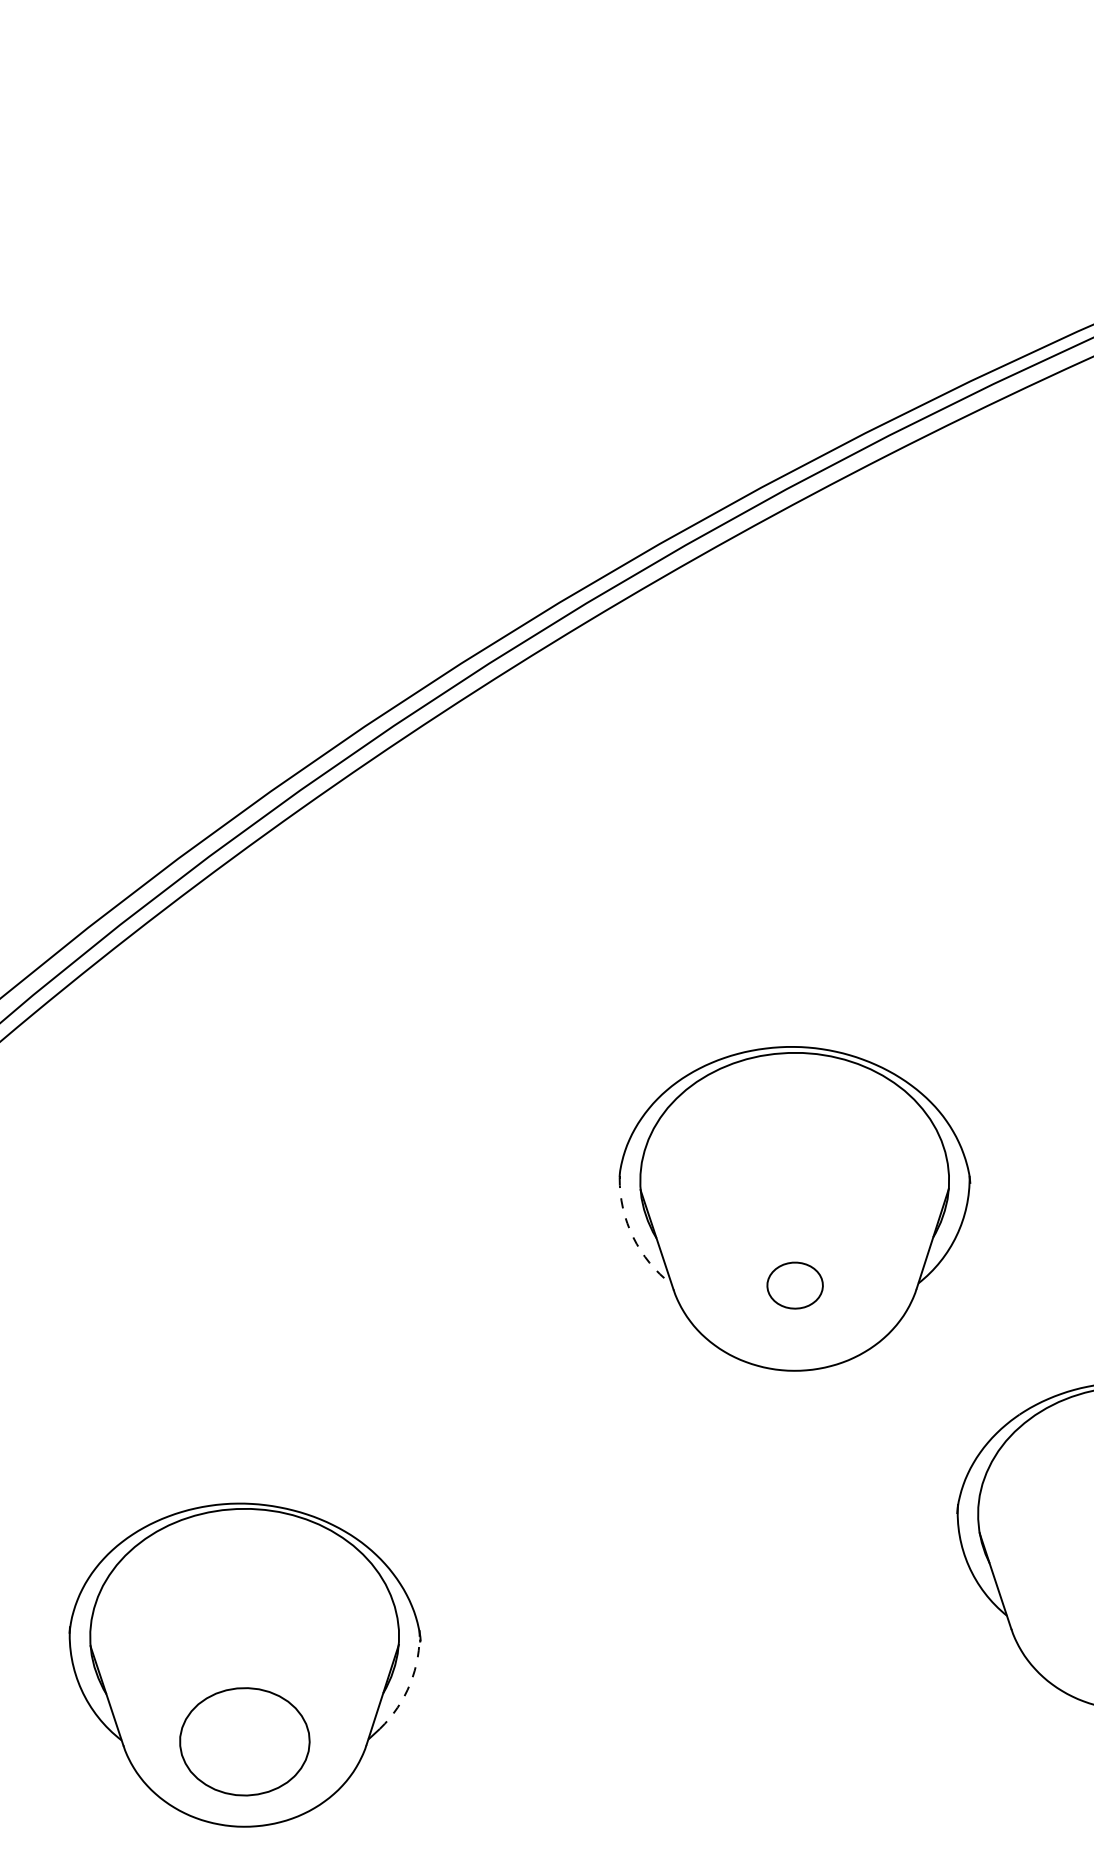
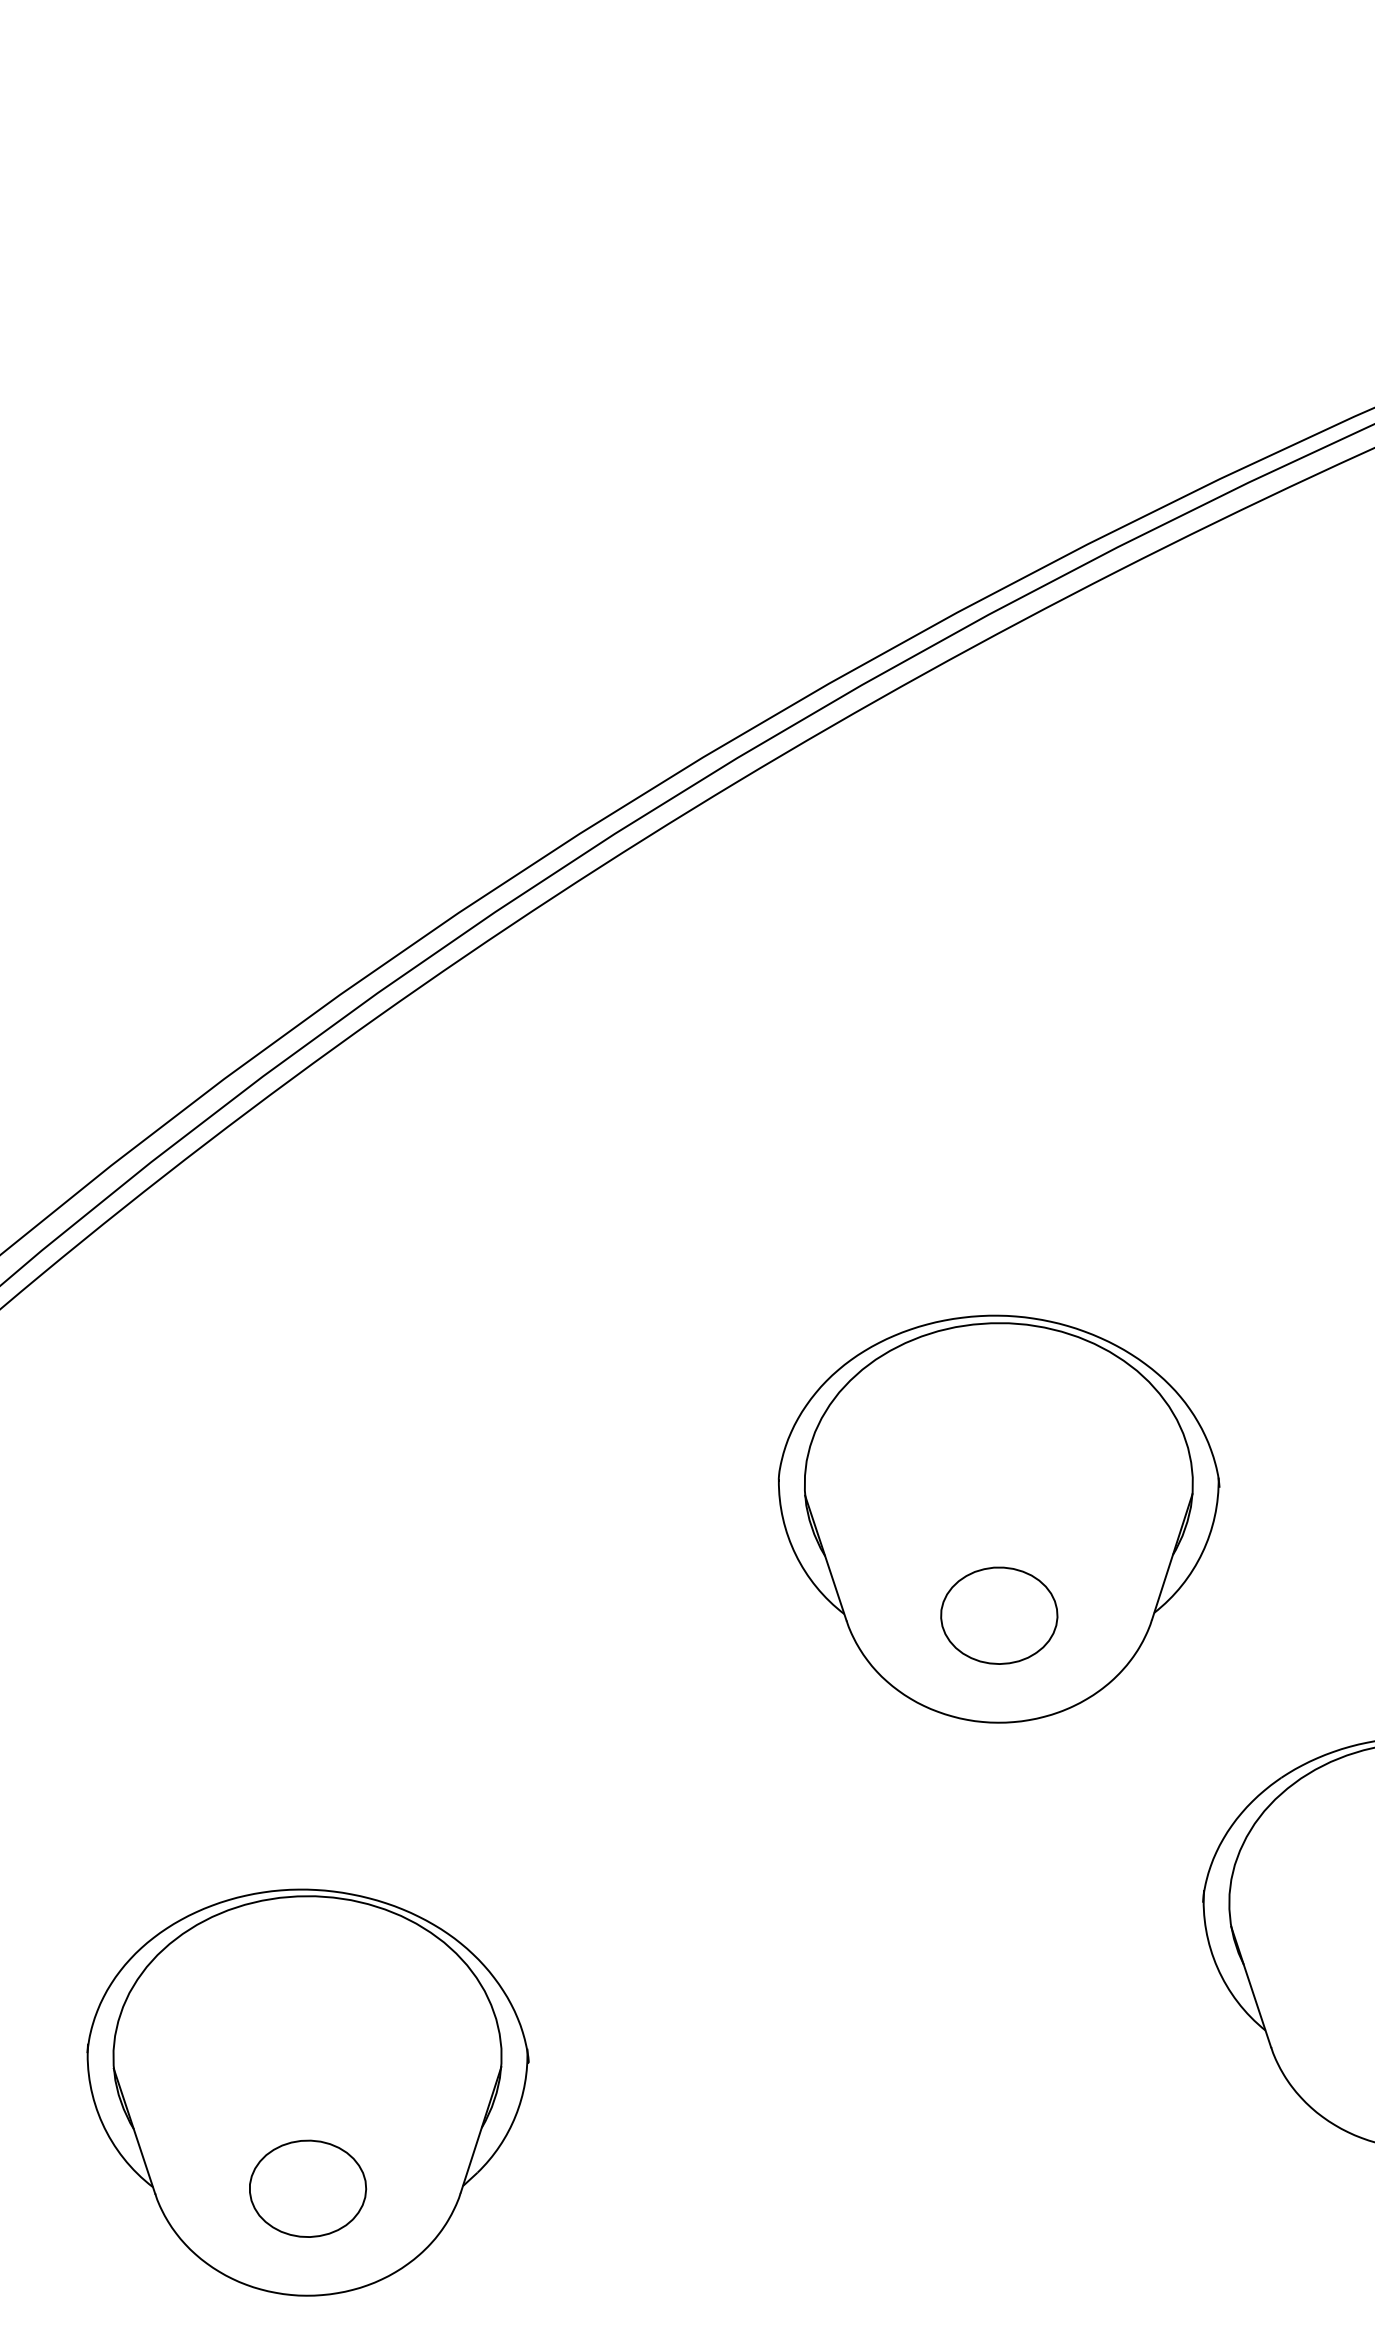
arc: (632, 1236) -> (795, 1554), dashed -> solid
part: (795, 1285) -> (999, 1615), size x1.67
arc: (410, 1684) -> (515, 2116), dashed -> solid
part: (245, 1741) -> (308, 2188), size x0.71

